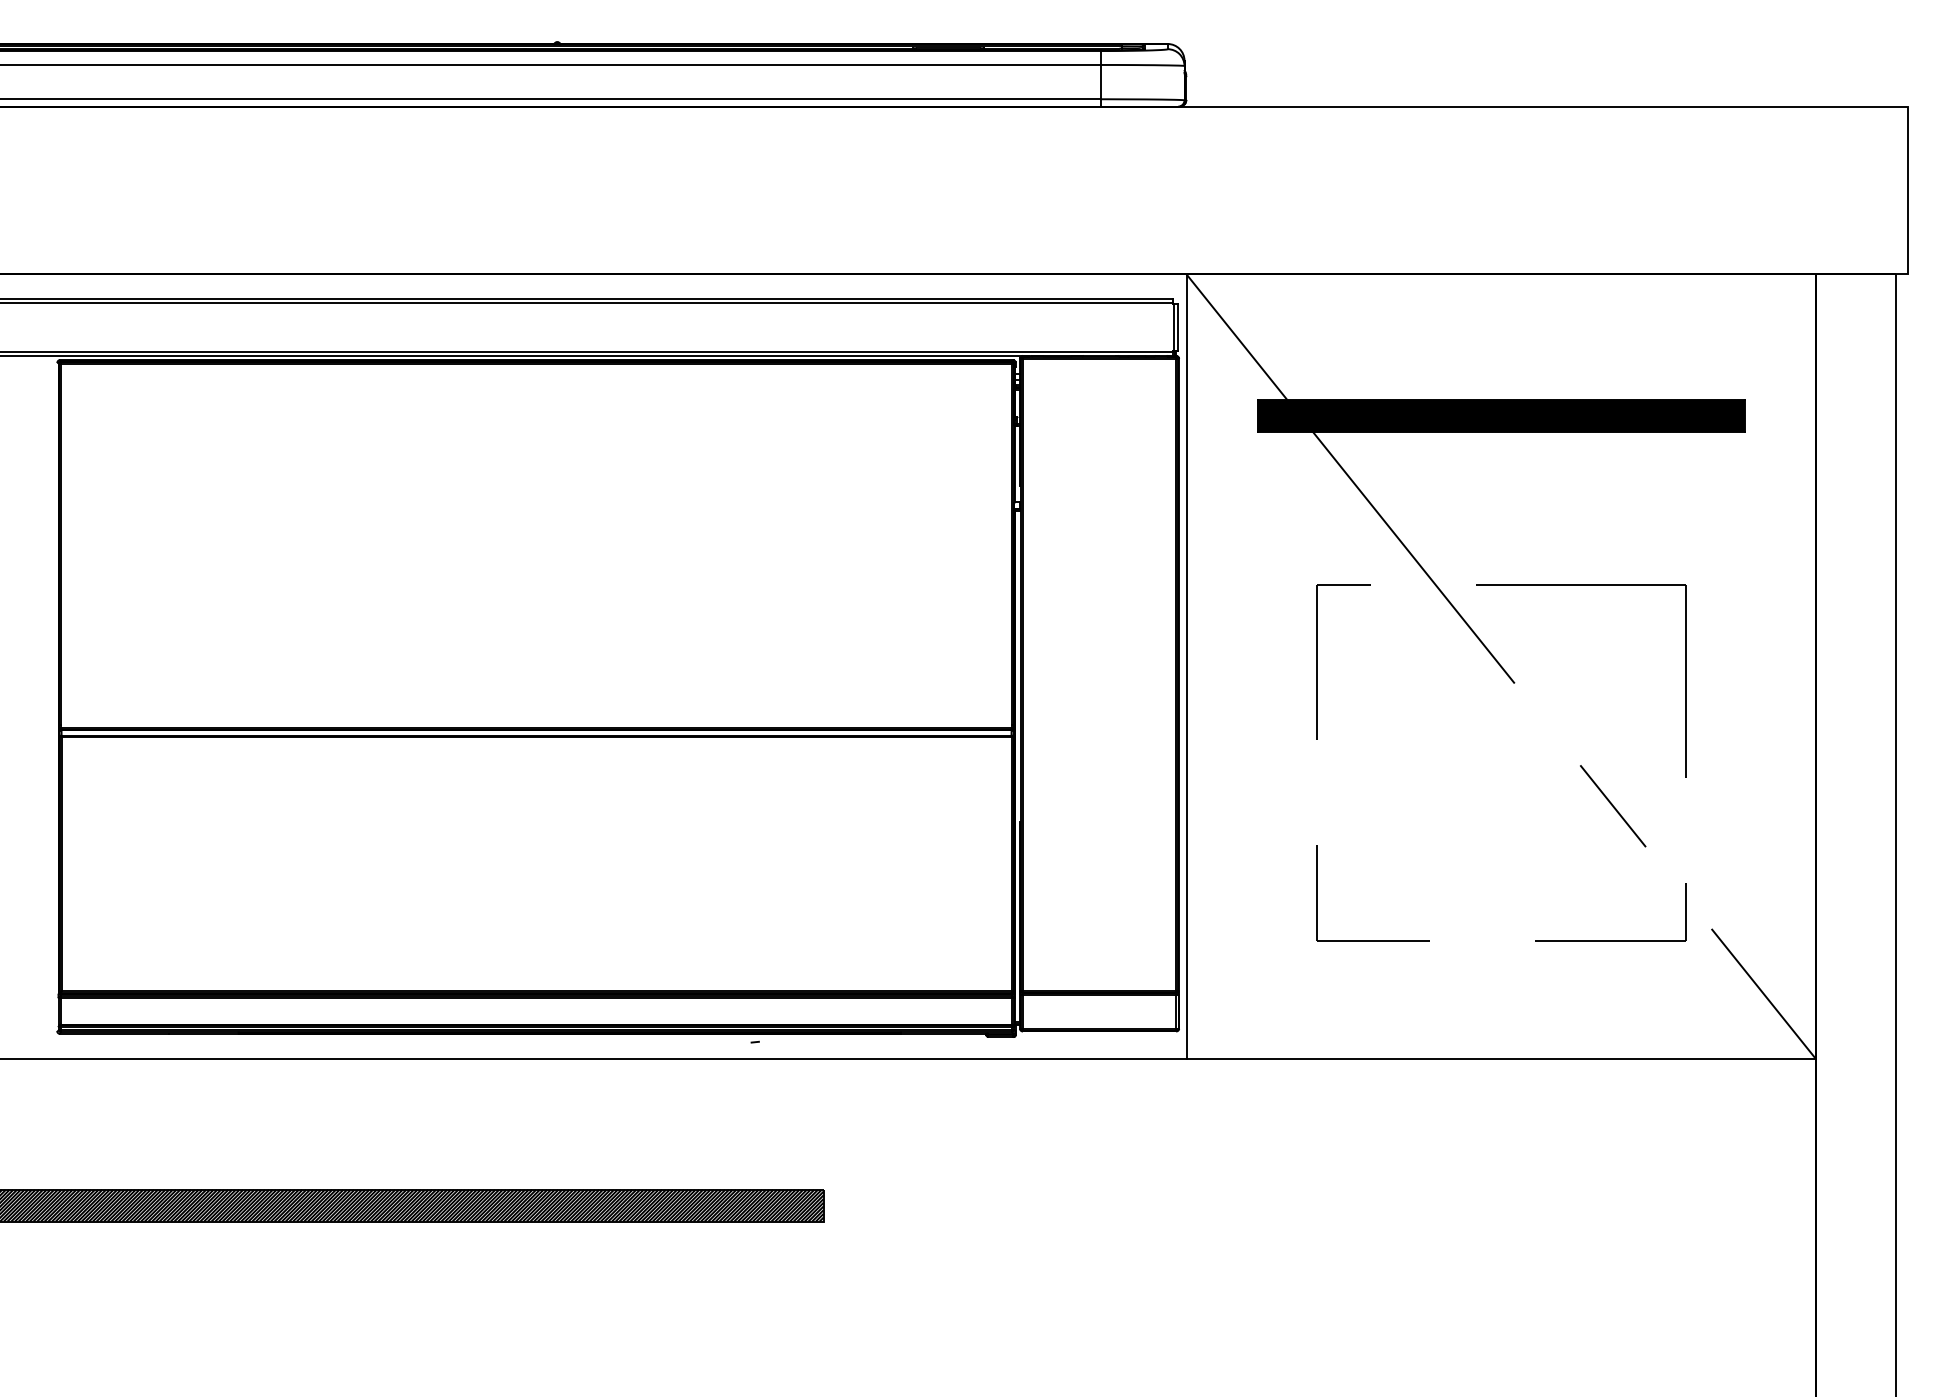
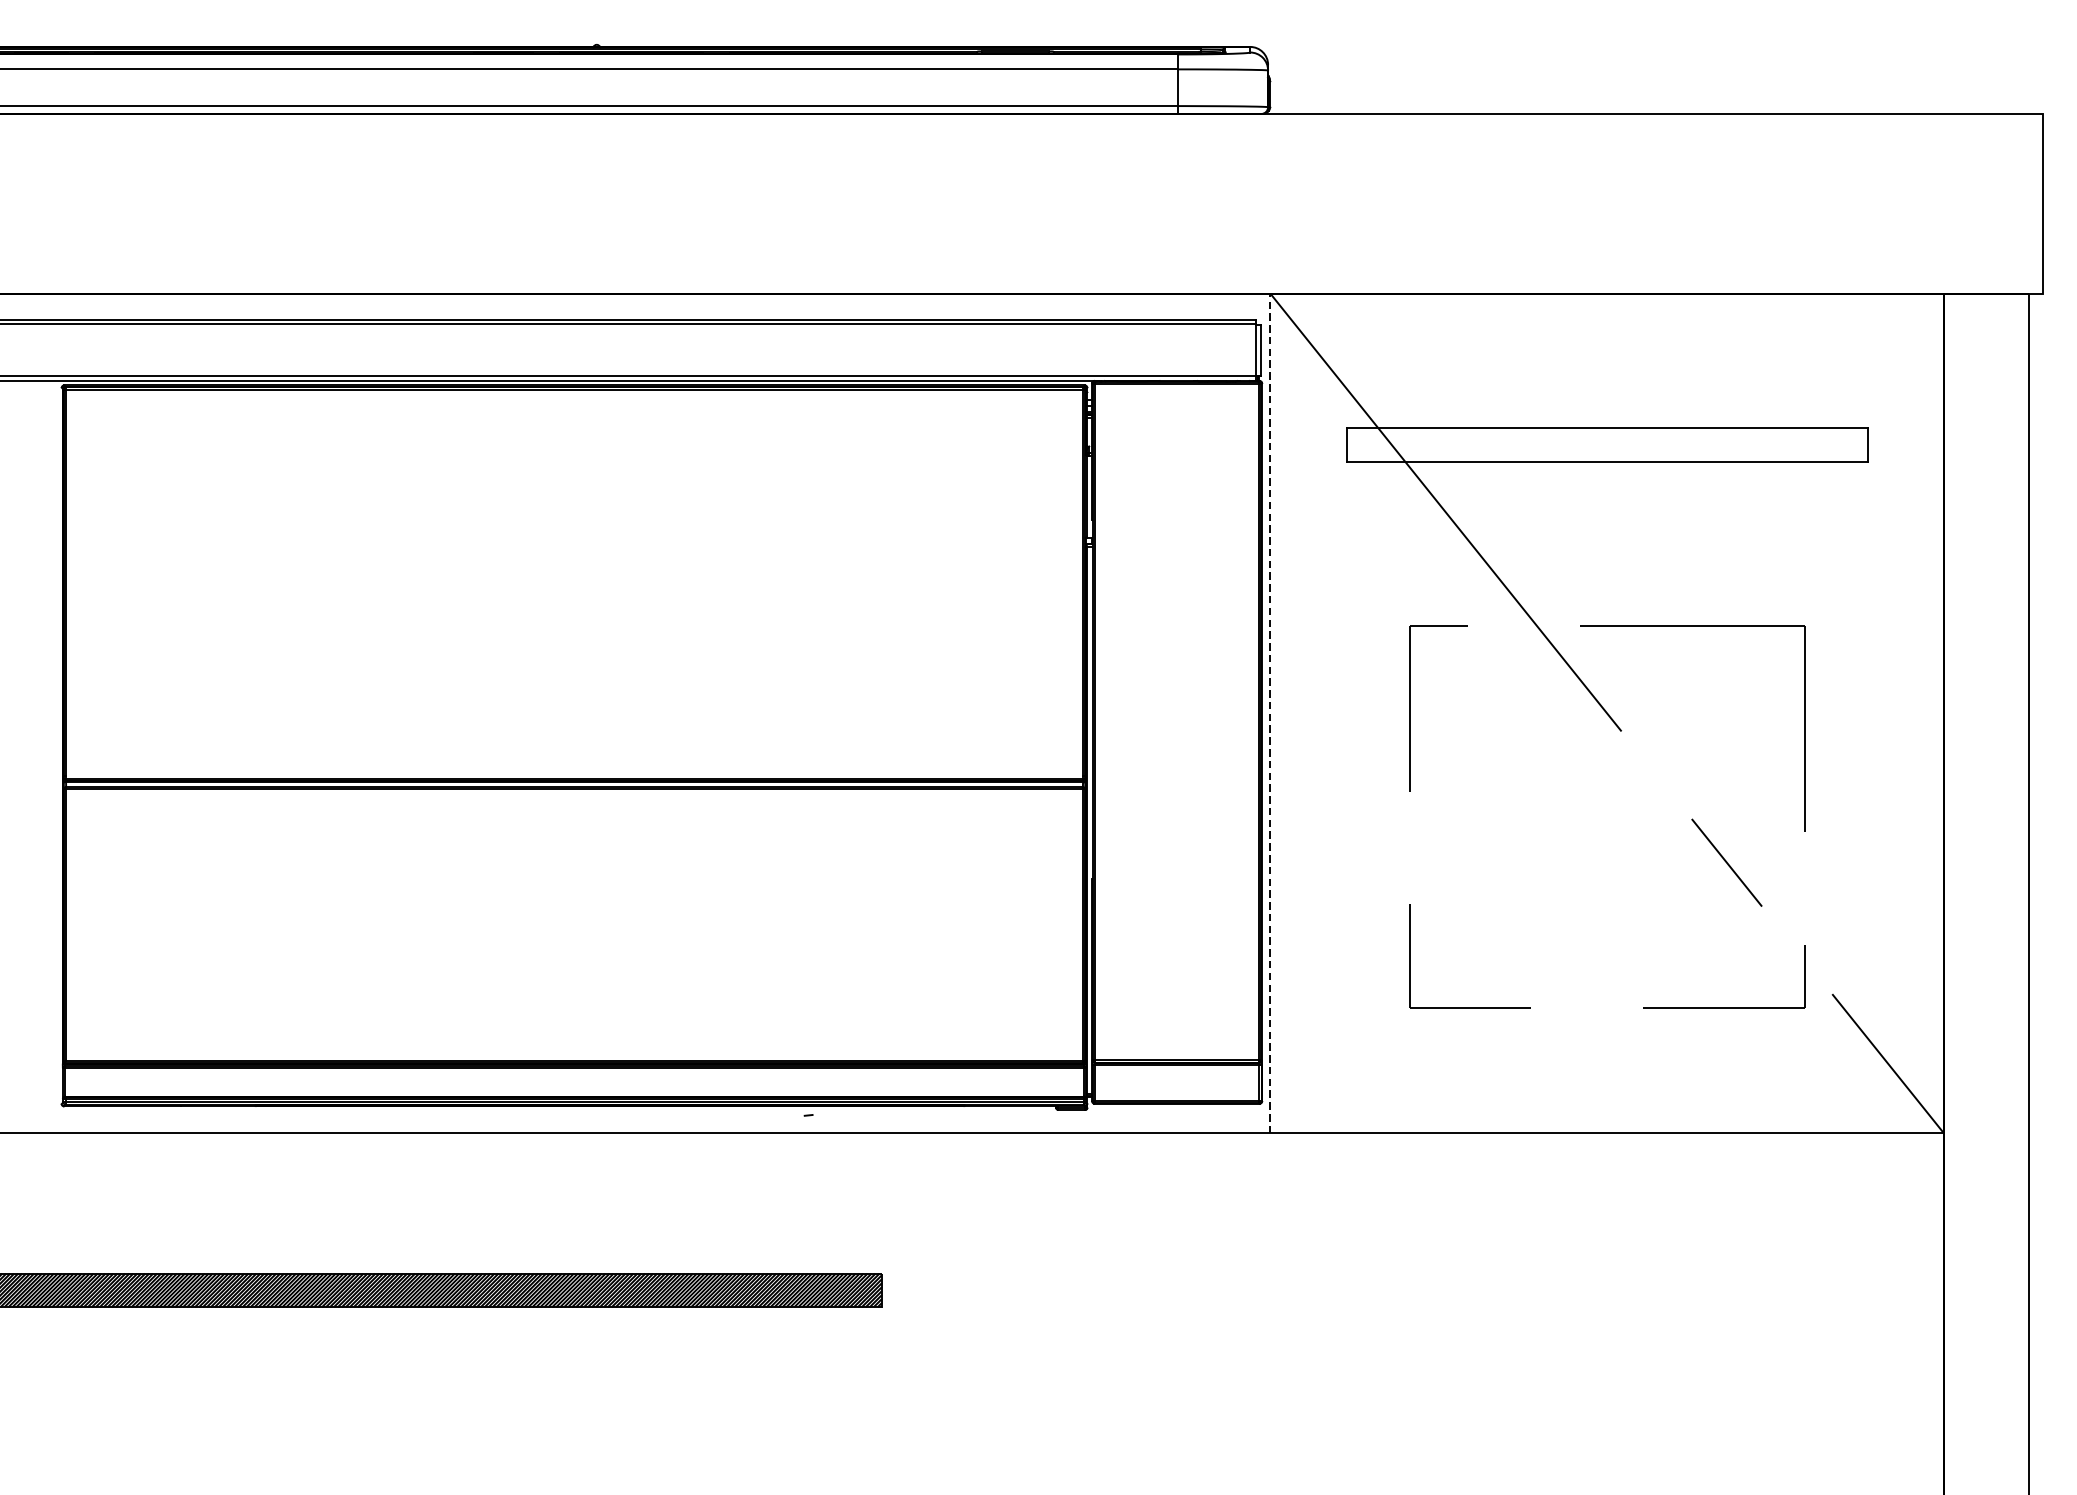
hatch: (1500, 415) -> (1606, 444), removed
line: (1186, 666) -> (1270, 713), solid -> dashed

